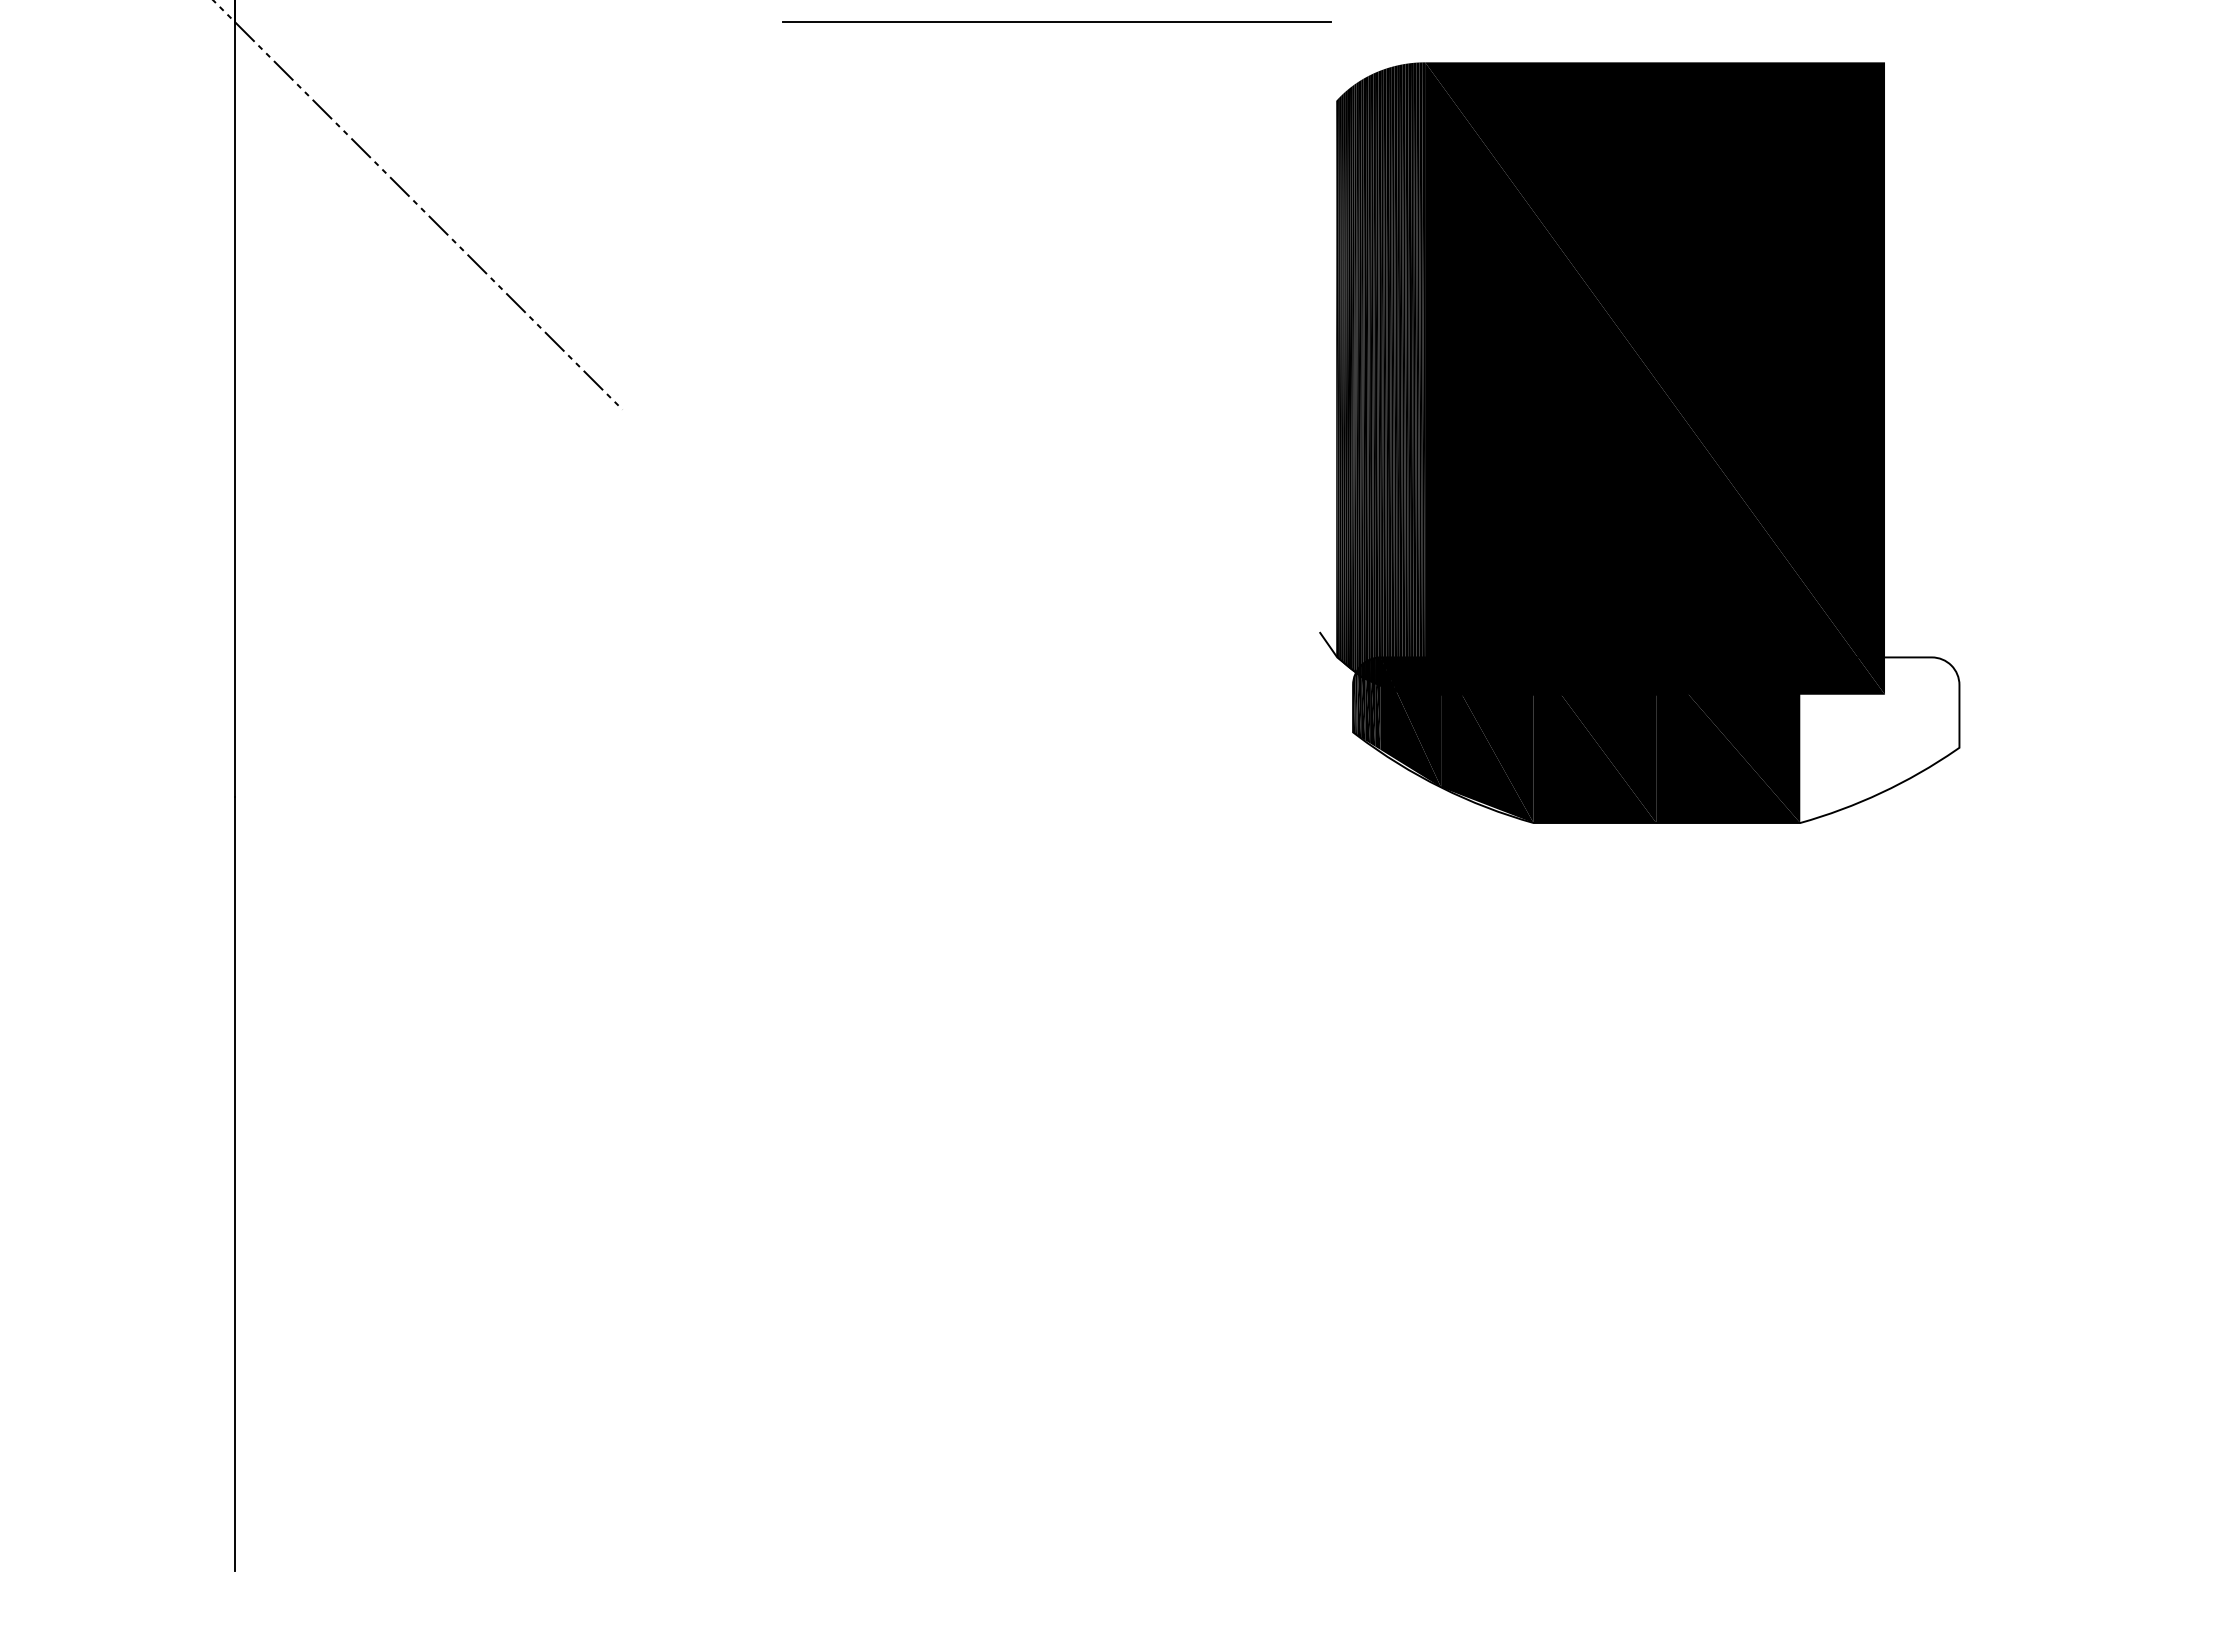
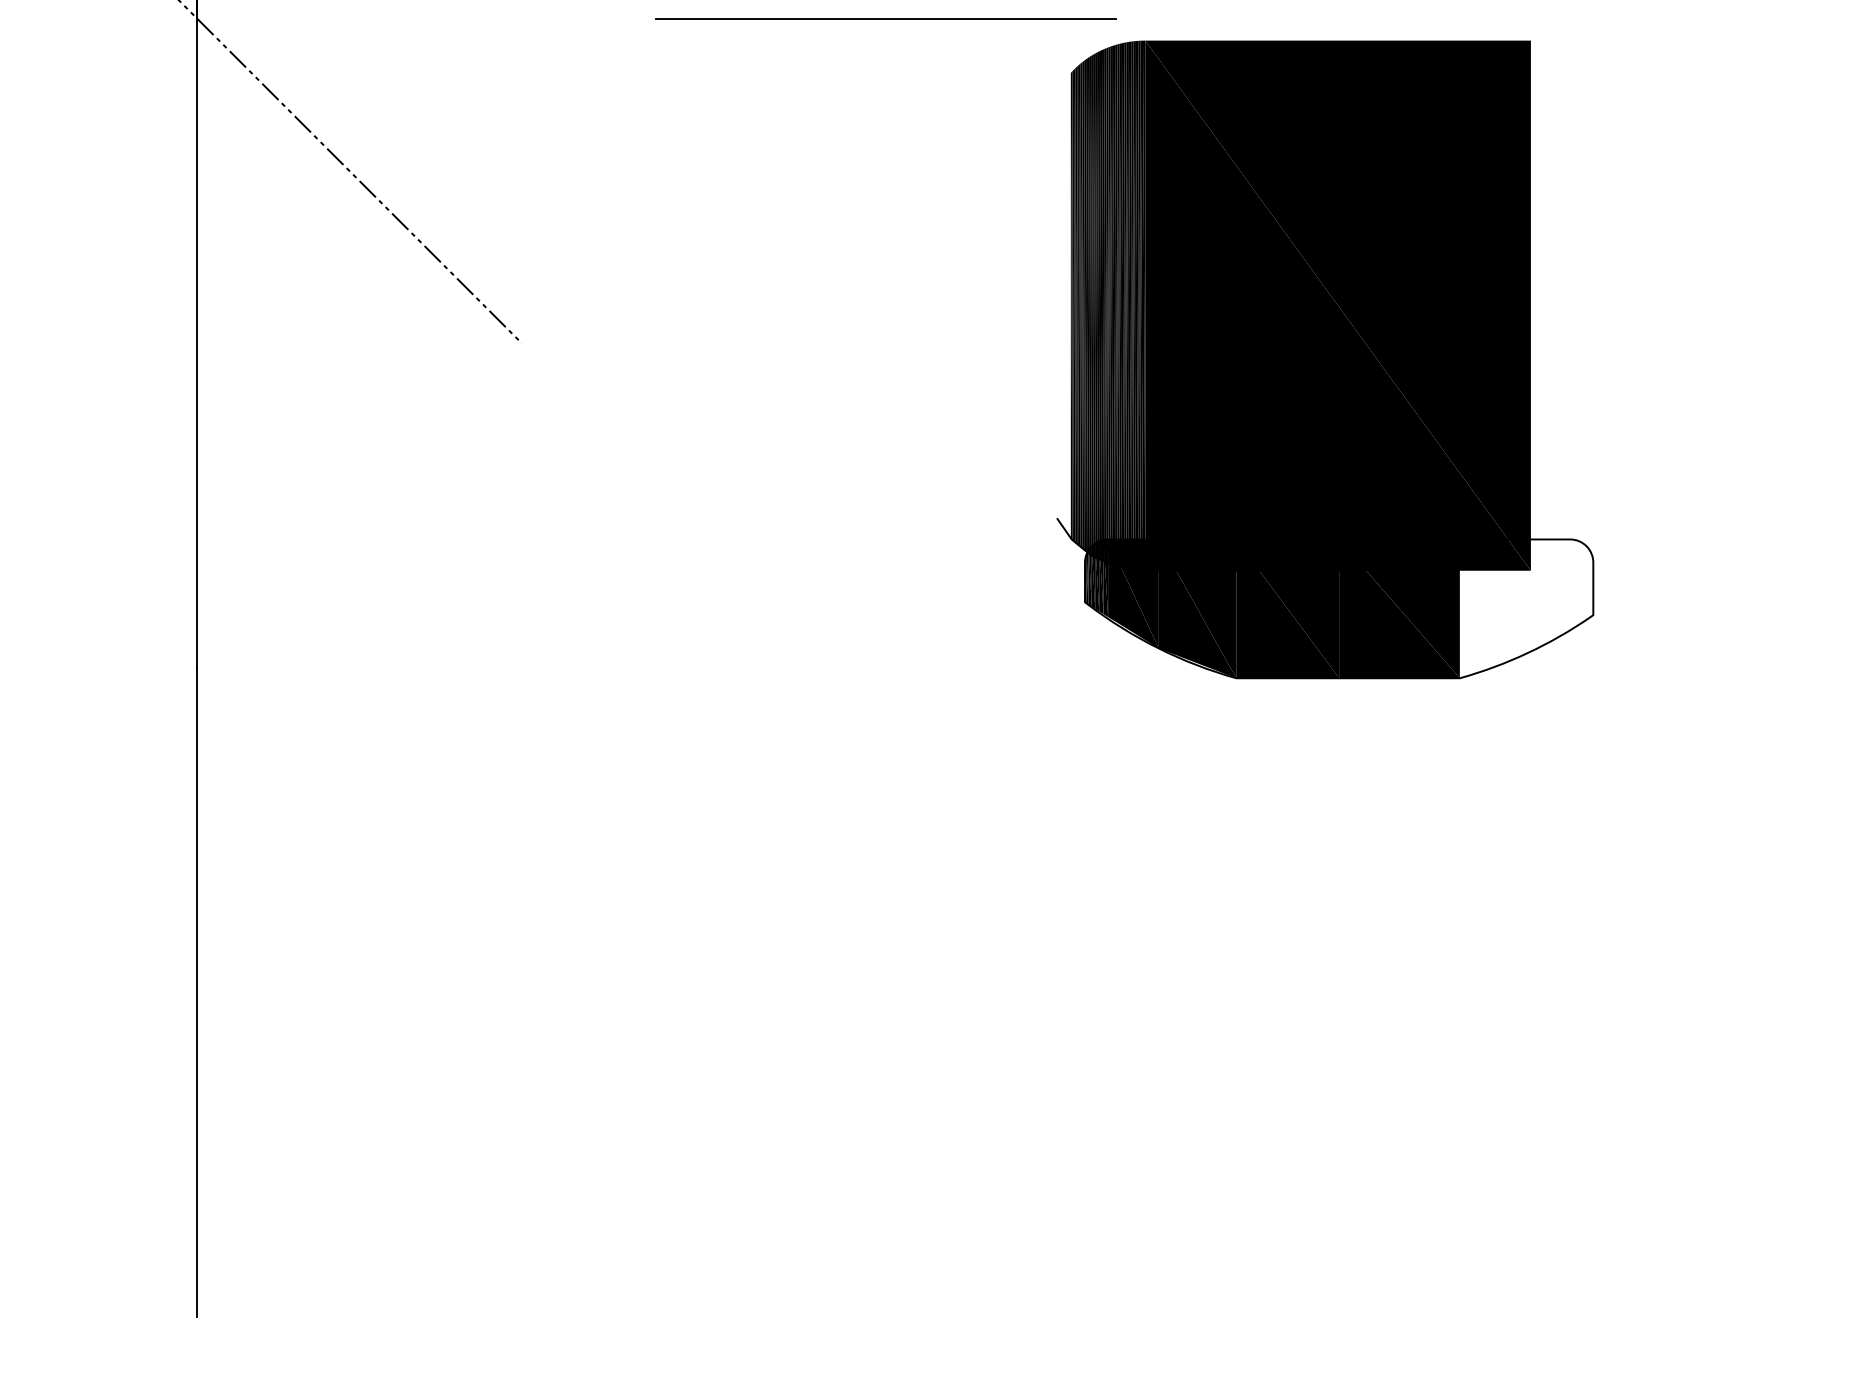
part: (1639, 442) -> (1325, 359), moved

